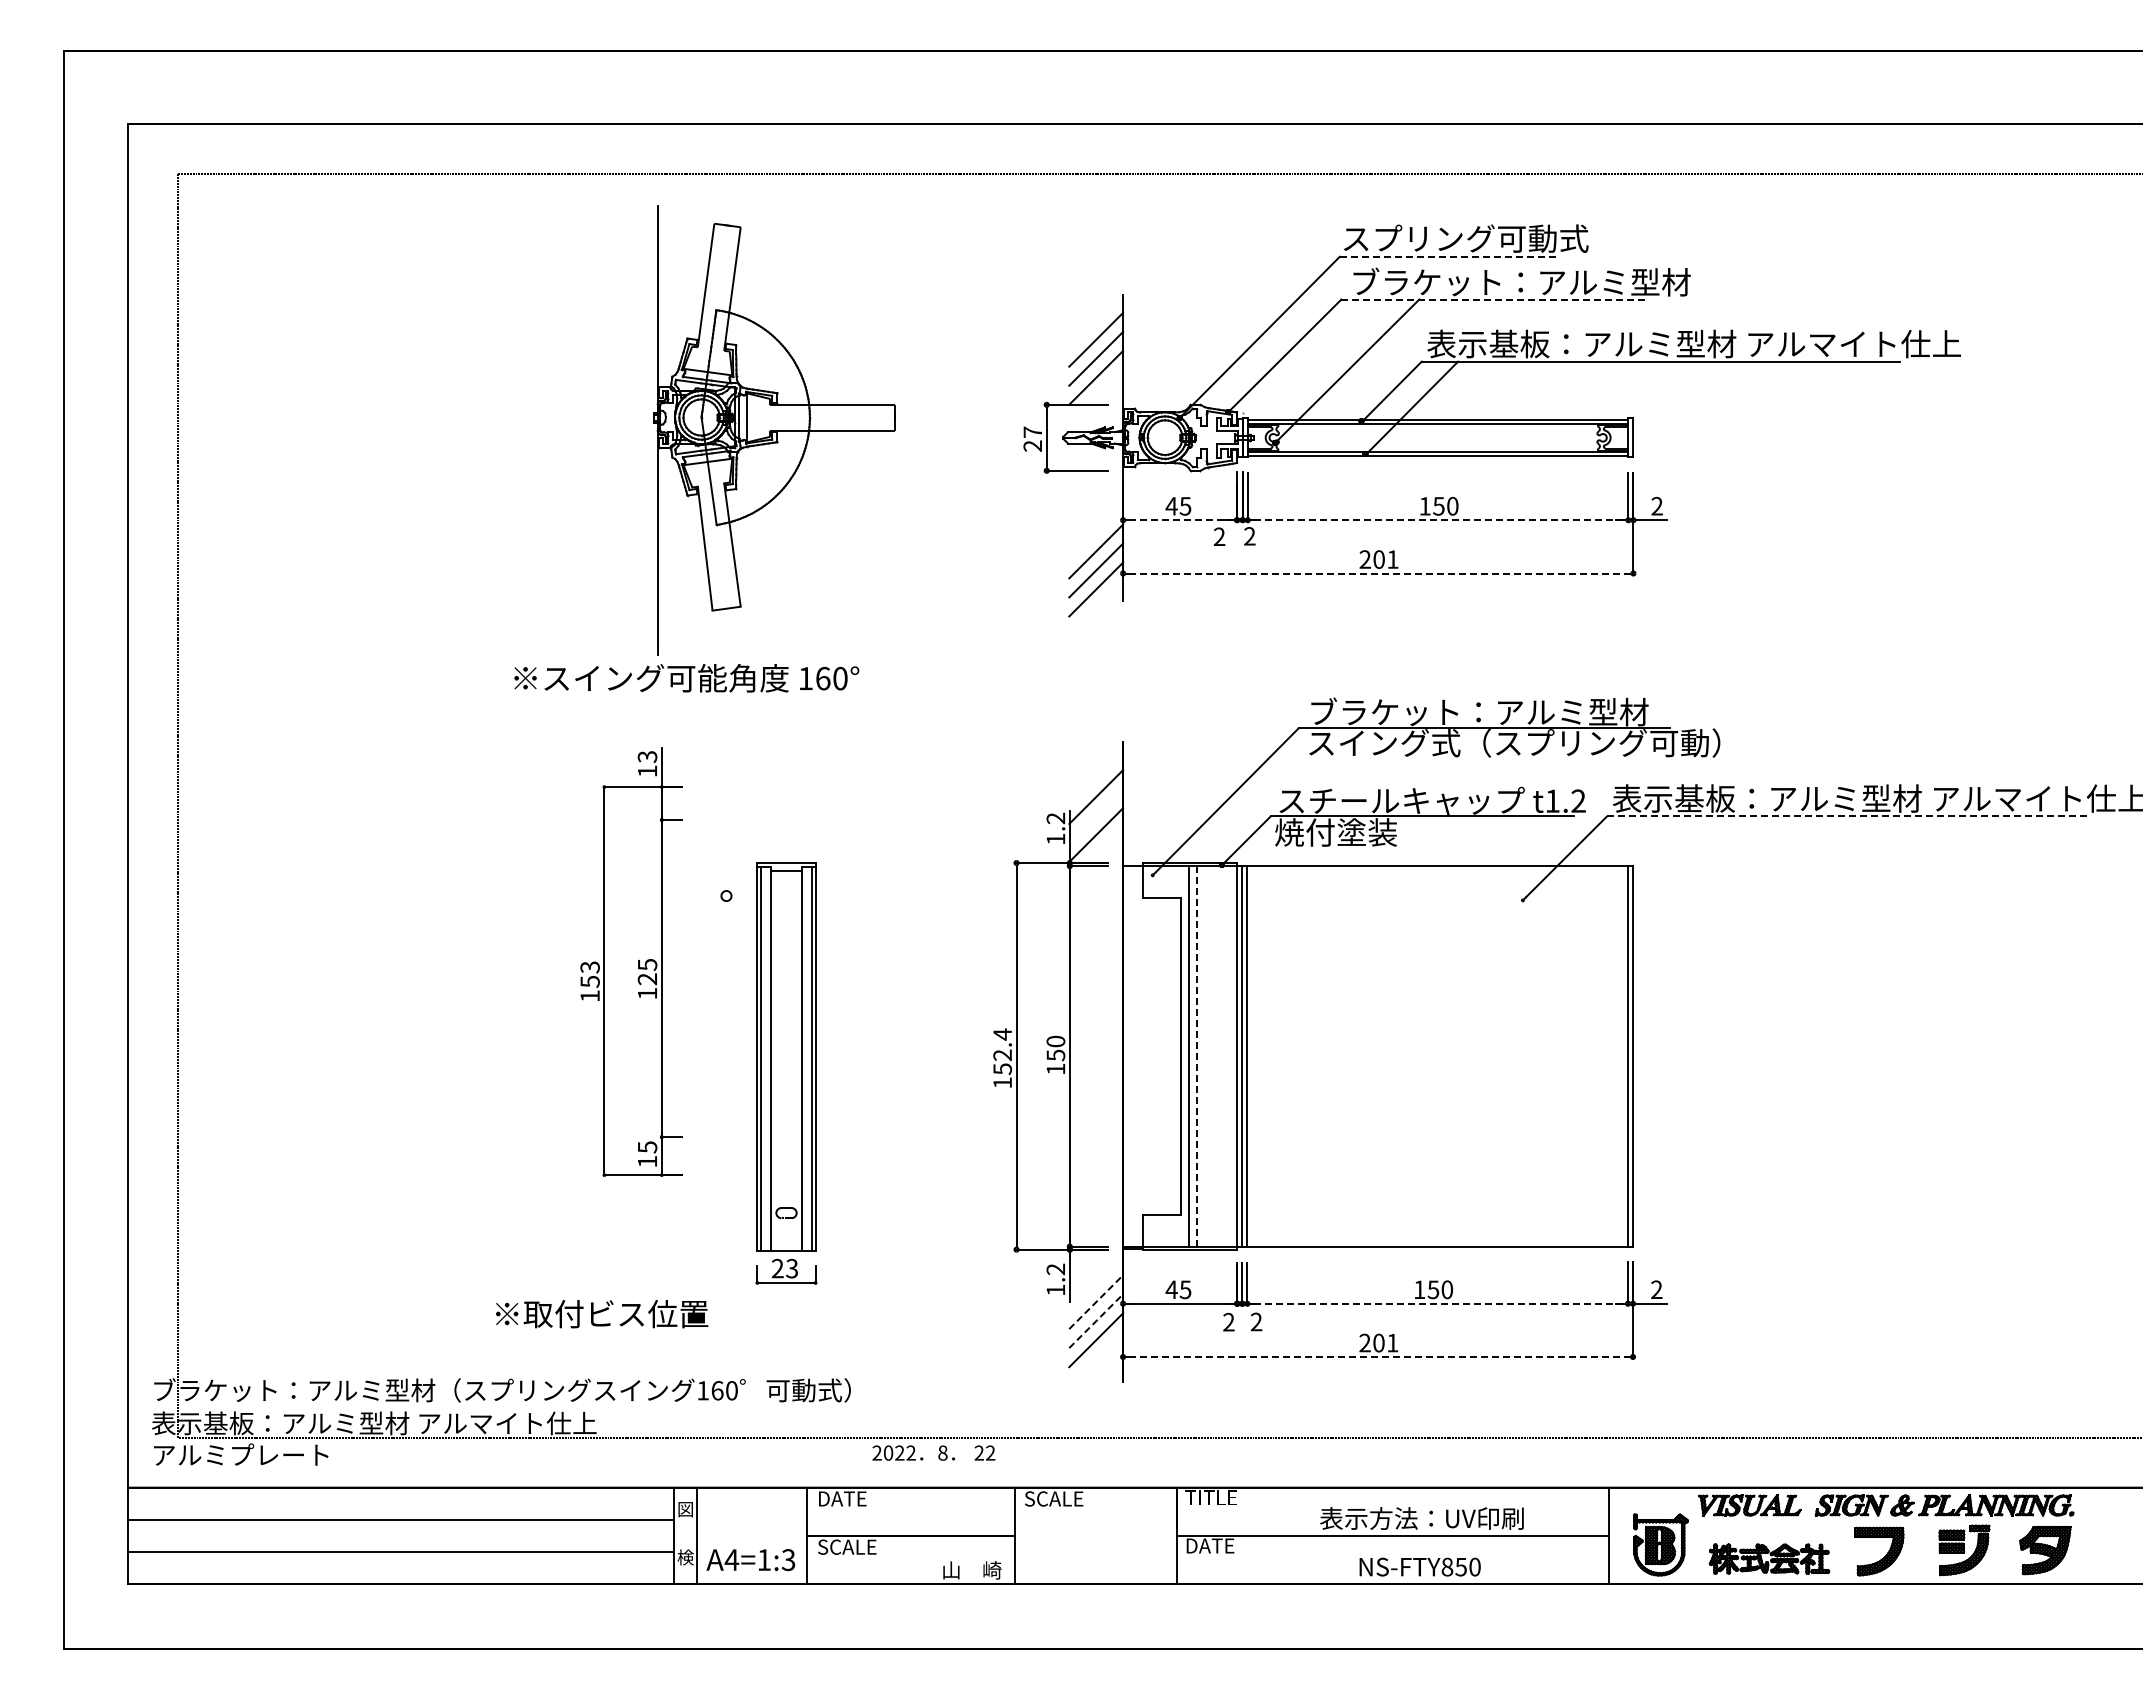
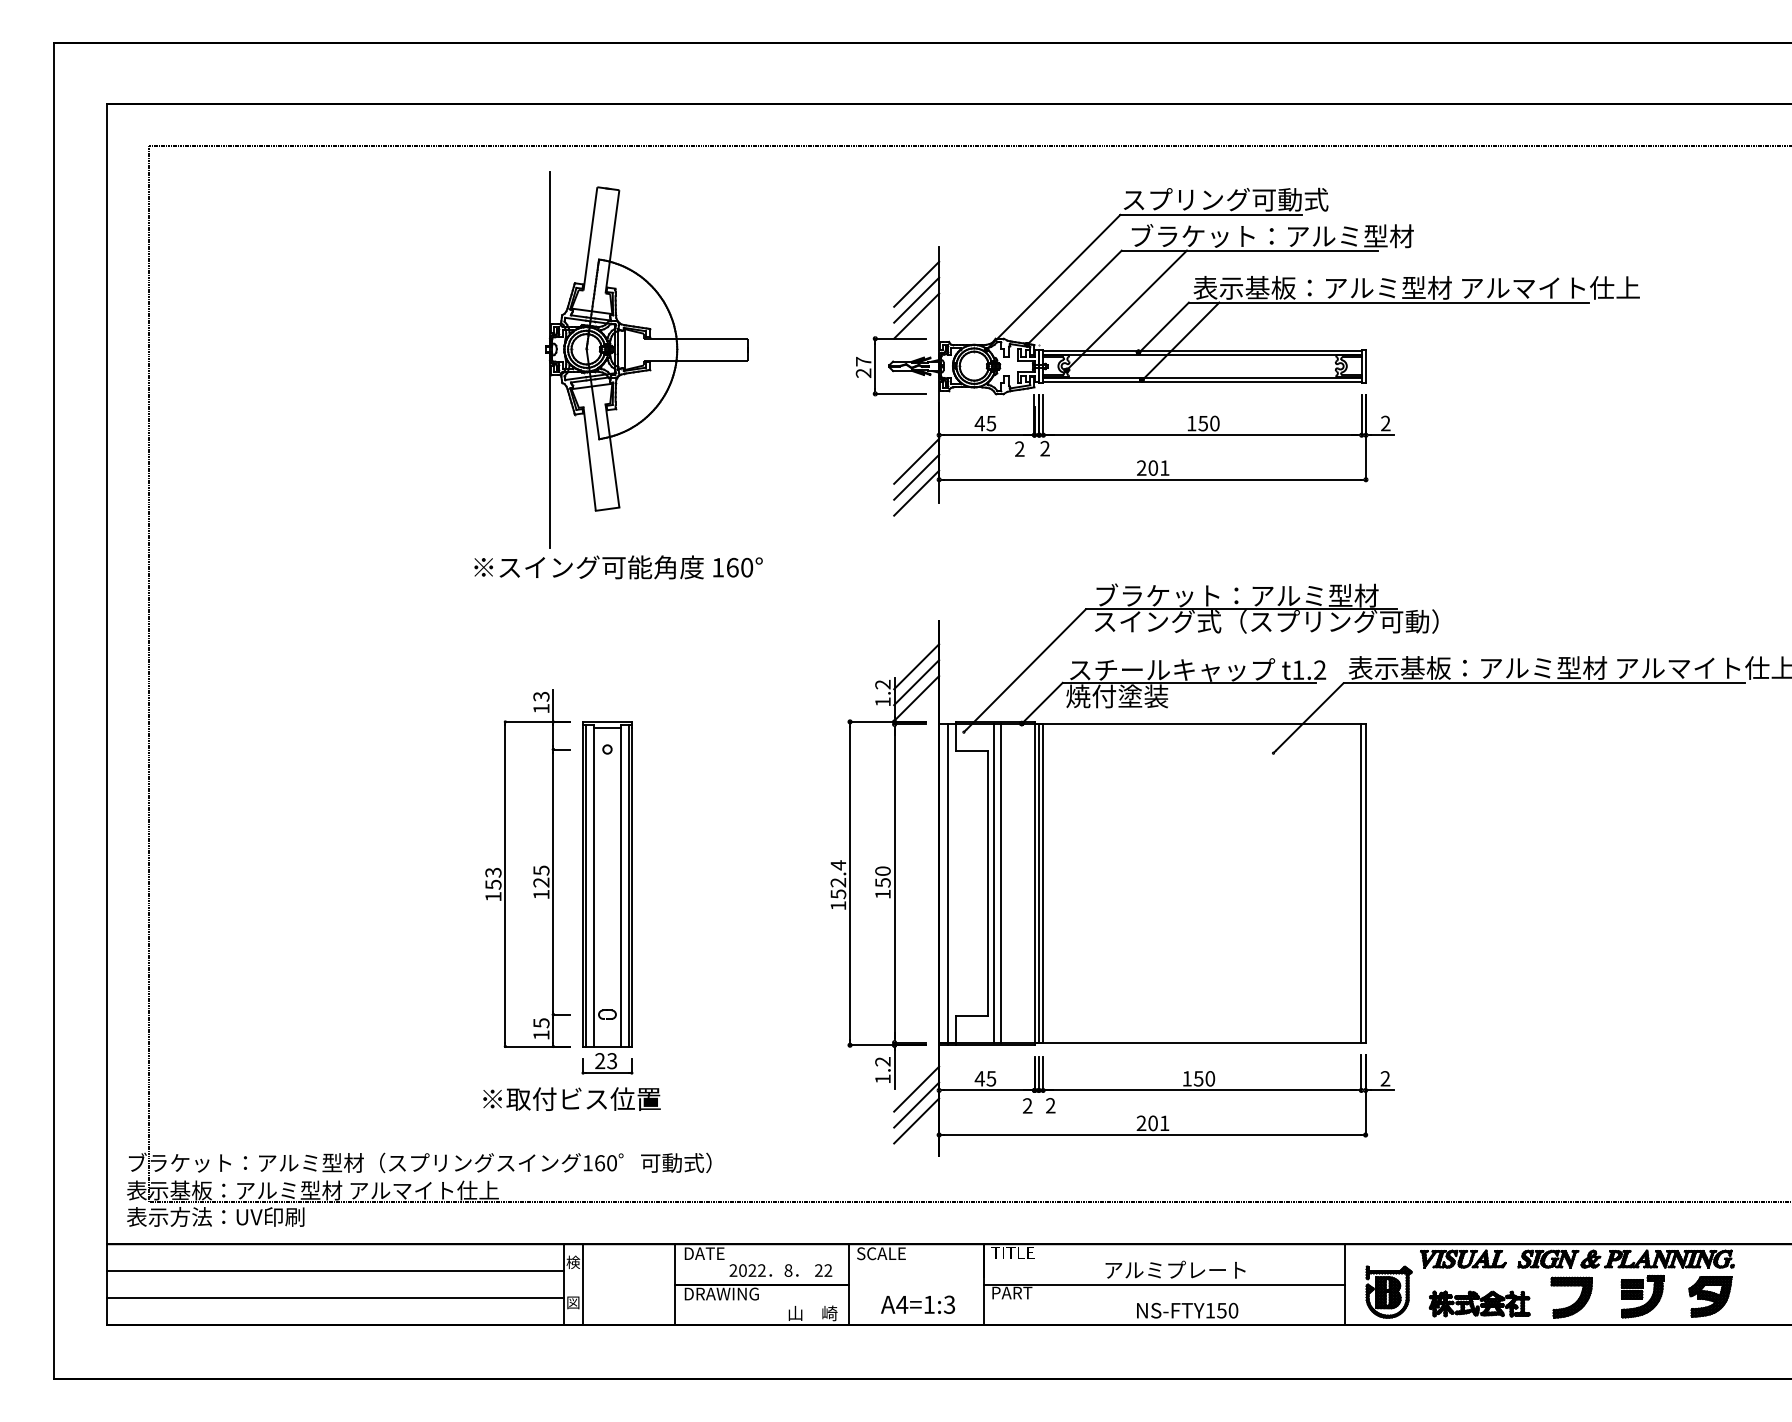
line: (1448, 256) -> (1211, 214), dashed -> solid
line: (1494, 299) -> (1249, 250), dashed -> solid
line: (1180, 520) -> (987, 435), dashed -> solid
line: (1438, 520) -> (1202, 435), dashed -> solid
line: (1378, 573) -> (1152, 479), dashed -> solid
text: (686, 678) -> (618, 567), moved
line: (1096, 816) -> (916, 682), added
line: (1846, 816) -> (1544, 682), dashed -> solid
part: (631, 961) -> (528, 867), moved
line: (1196, 1056) -> (1000, 883), dashed -> solid
line: (1133, 1057) -> (947, 884), added
part: (786, 1073) -> (607, 897), moved
line: (1096, 1301) -> (916, 1088), dashed -> solid
line: (1433, 1303) -> (1198, 1090), dashed -> solid
text: (602, 1314) -> (572, 1099), moved
line: (1096, 1320) -> (916, 1104), dashed -> solid
line: (1378, 1357) -> (1152, 1135), dashed -> solid
text: (933, 1452) -> (780, 1270), moved
text: (258, 1454) -> (216, 1216), アルミプレート -> 表示方法：UV印刷
text: (685, 1509) -> (573, 1262), 図 -> 検
text: (1421, 1518) -> (1188, 1270), 表示方法：UV印刷 -> アルミプレート
text: (1211, 1545) -> (1013, 1292), DATE -> PART
text: (862, 1546) -> (721, 1293), SCALE -> DRAWING
text: (685, 1557) -> (573, 1302), 検 -> 図
text: (750, 1560) -> (917, 1305), moved
text: (1447, 1566) -> (1210, 1310), NS-FTY850 -> NS-FTY150

